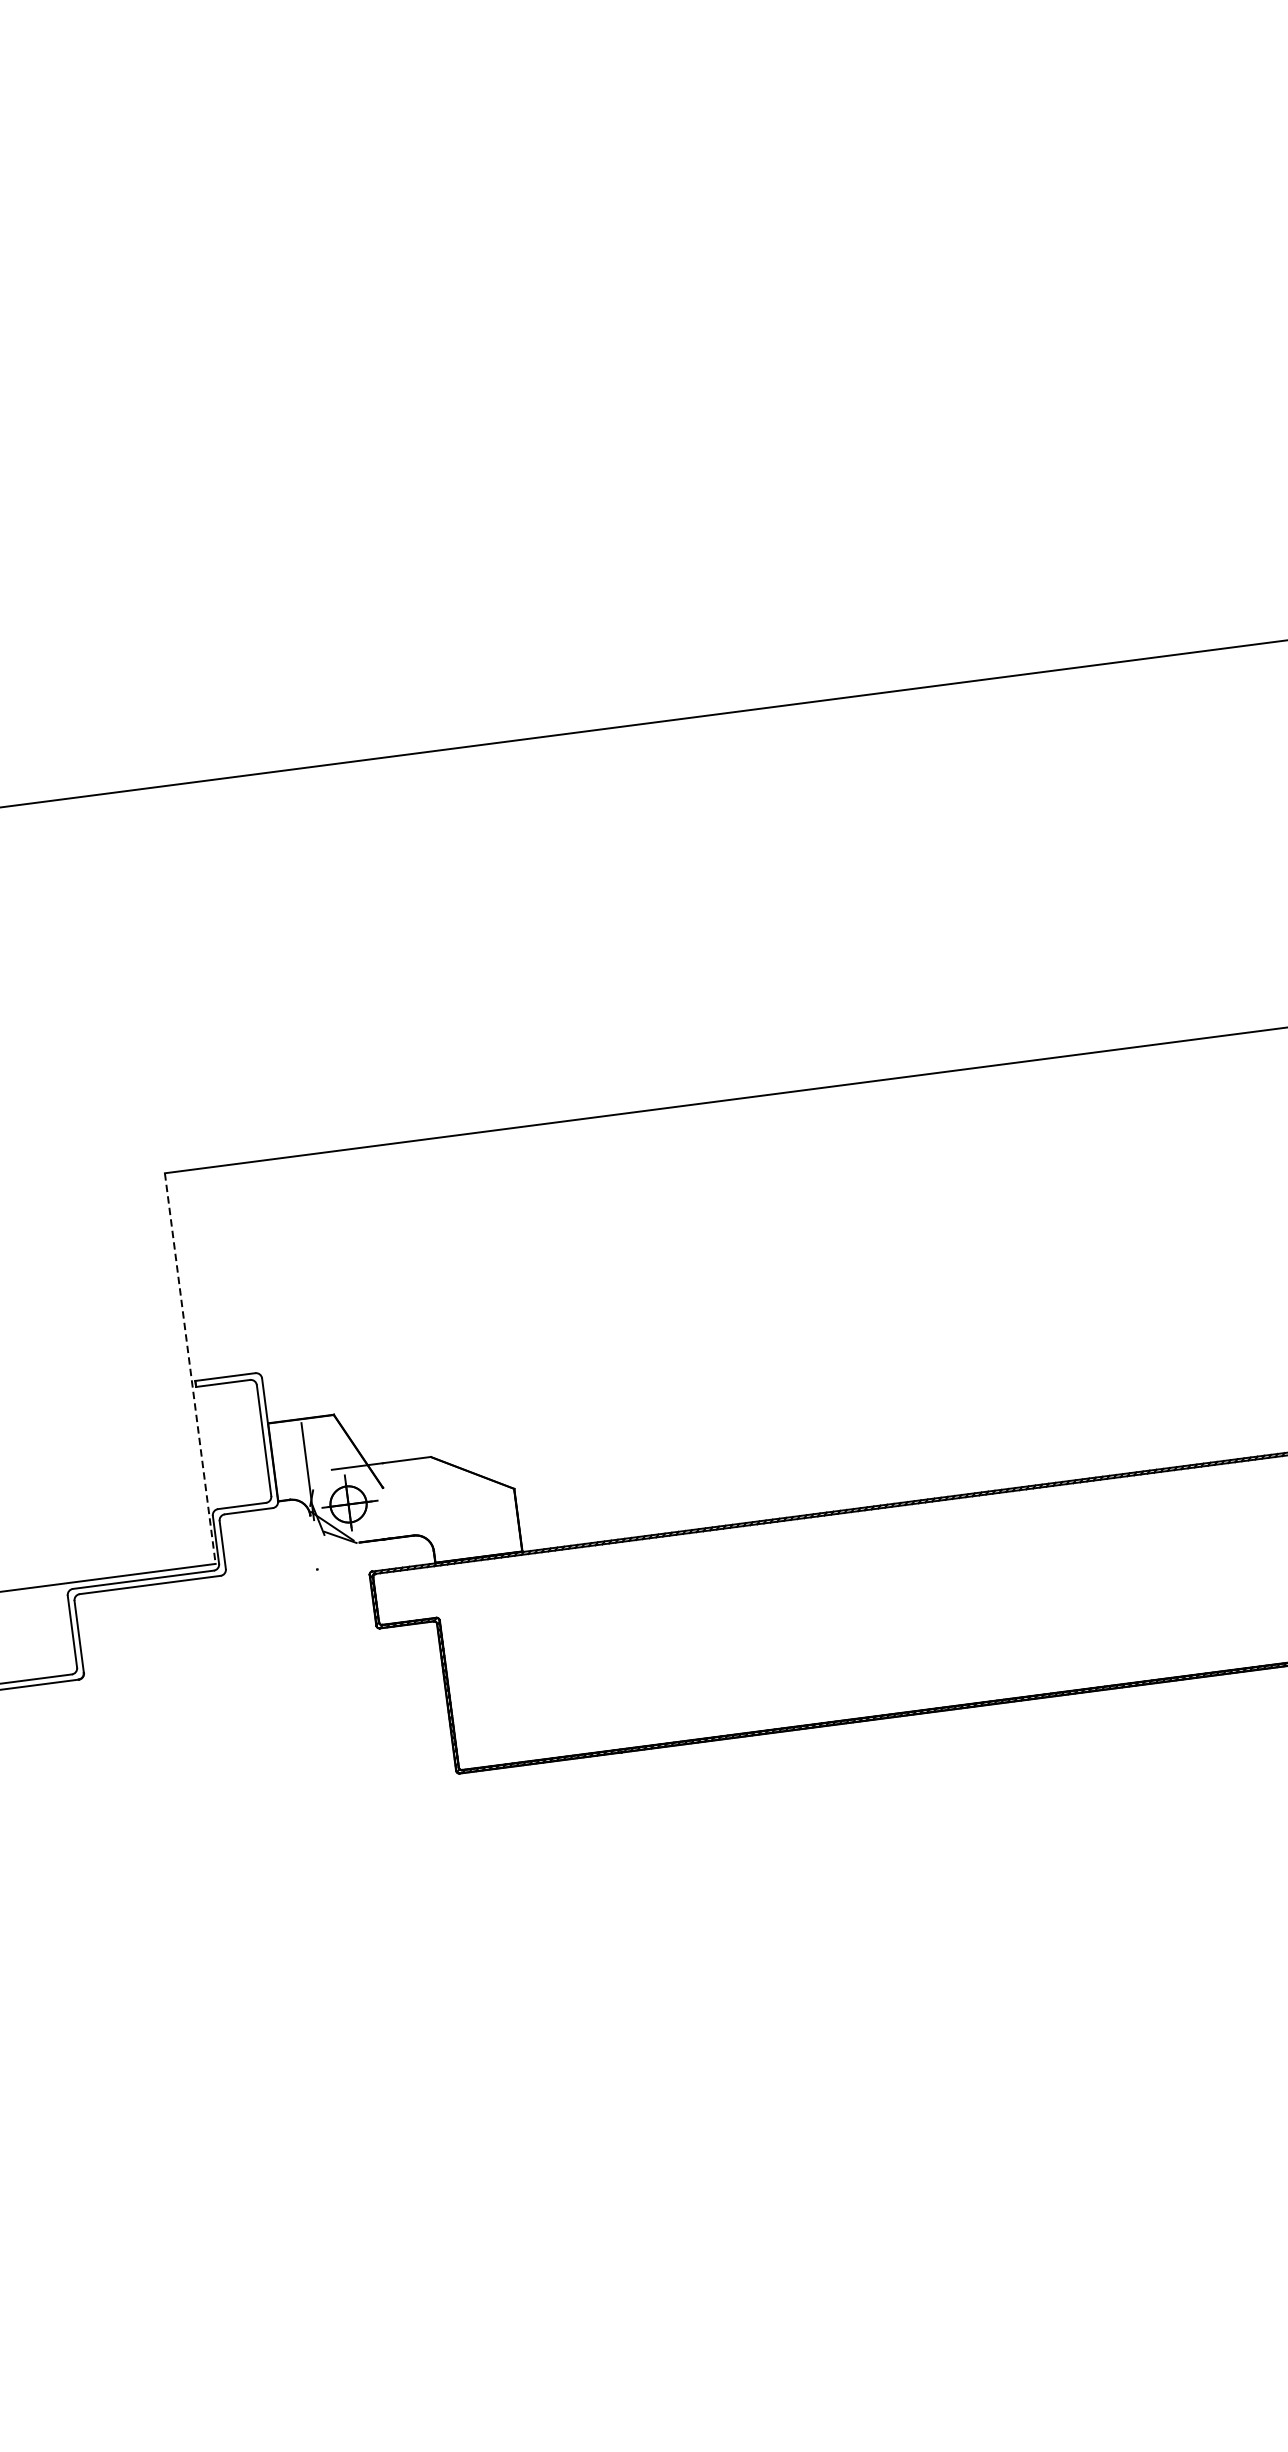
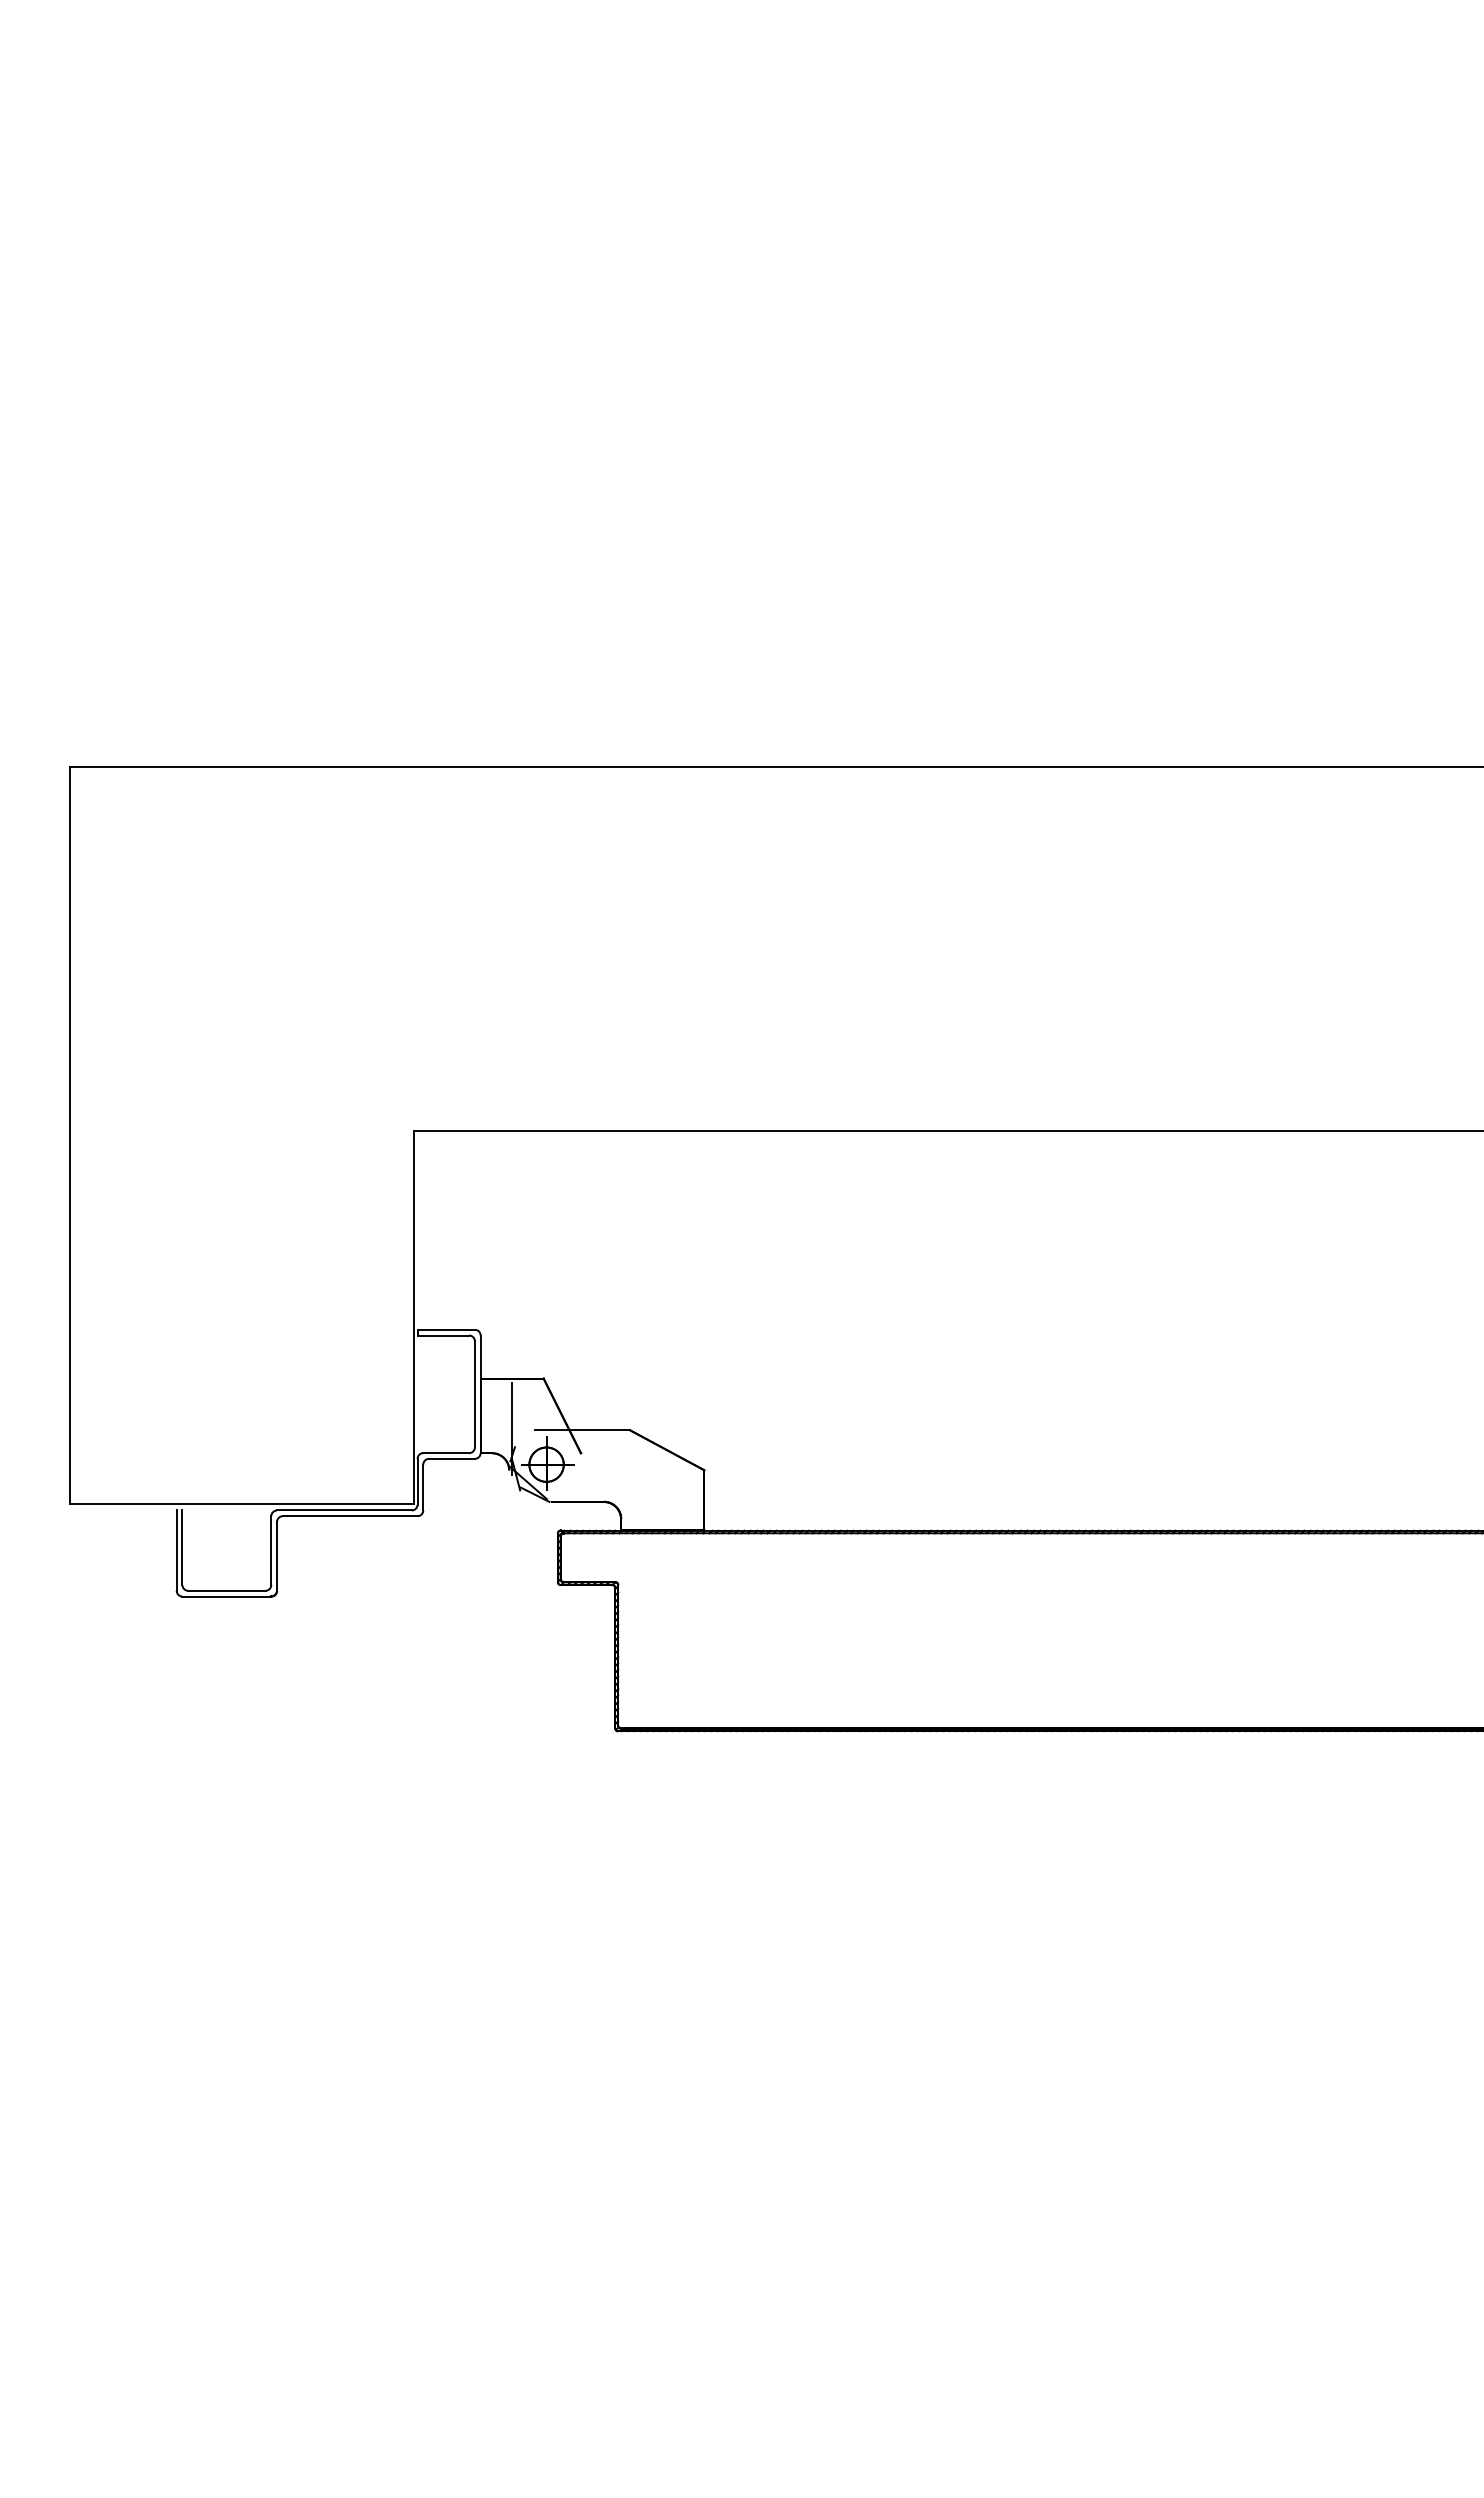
line: (190, 1368) -> (414, 1317), dashed -> solid

